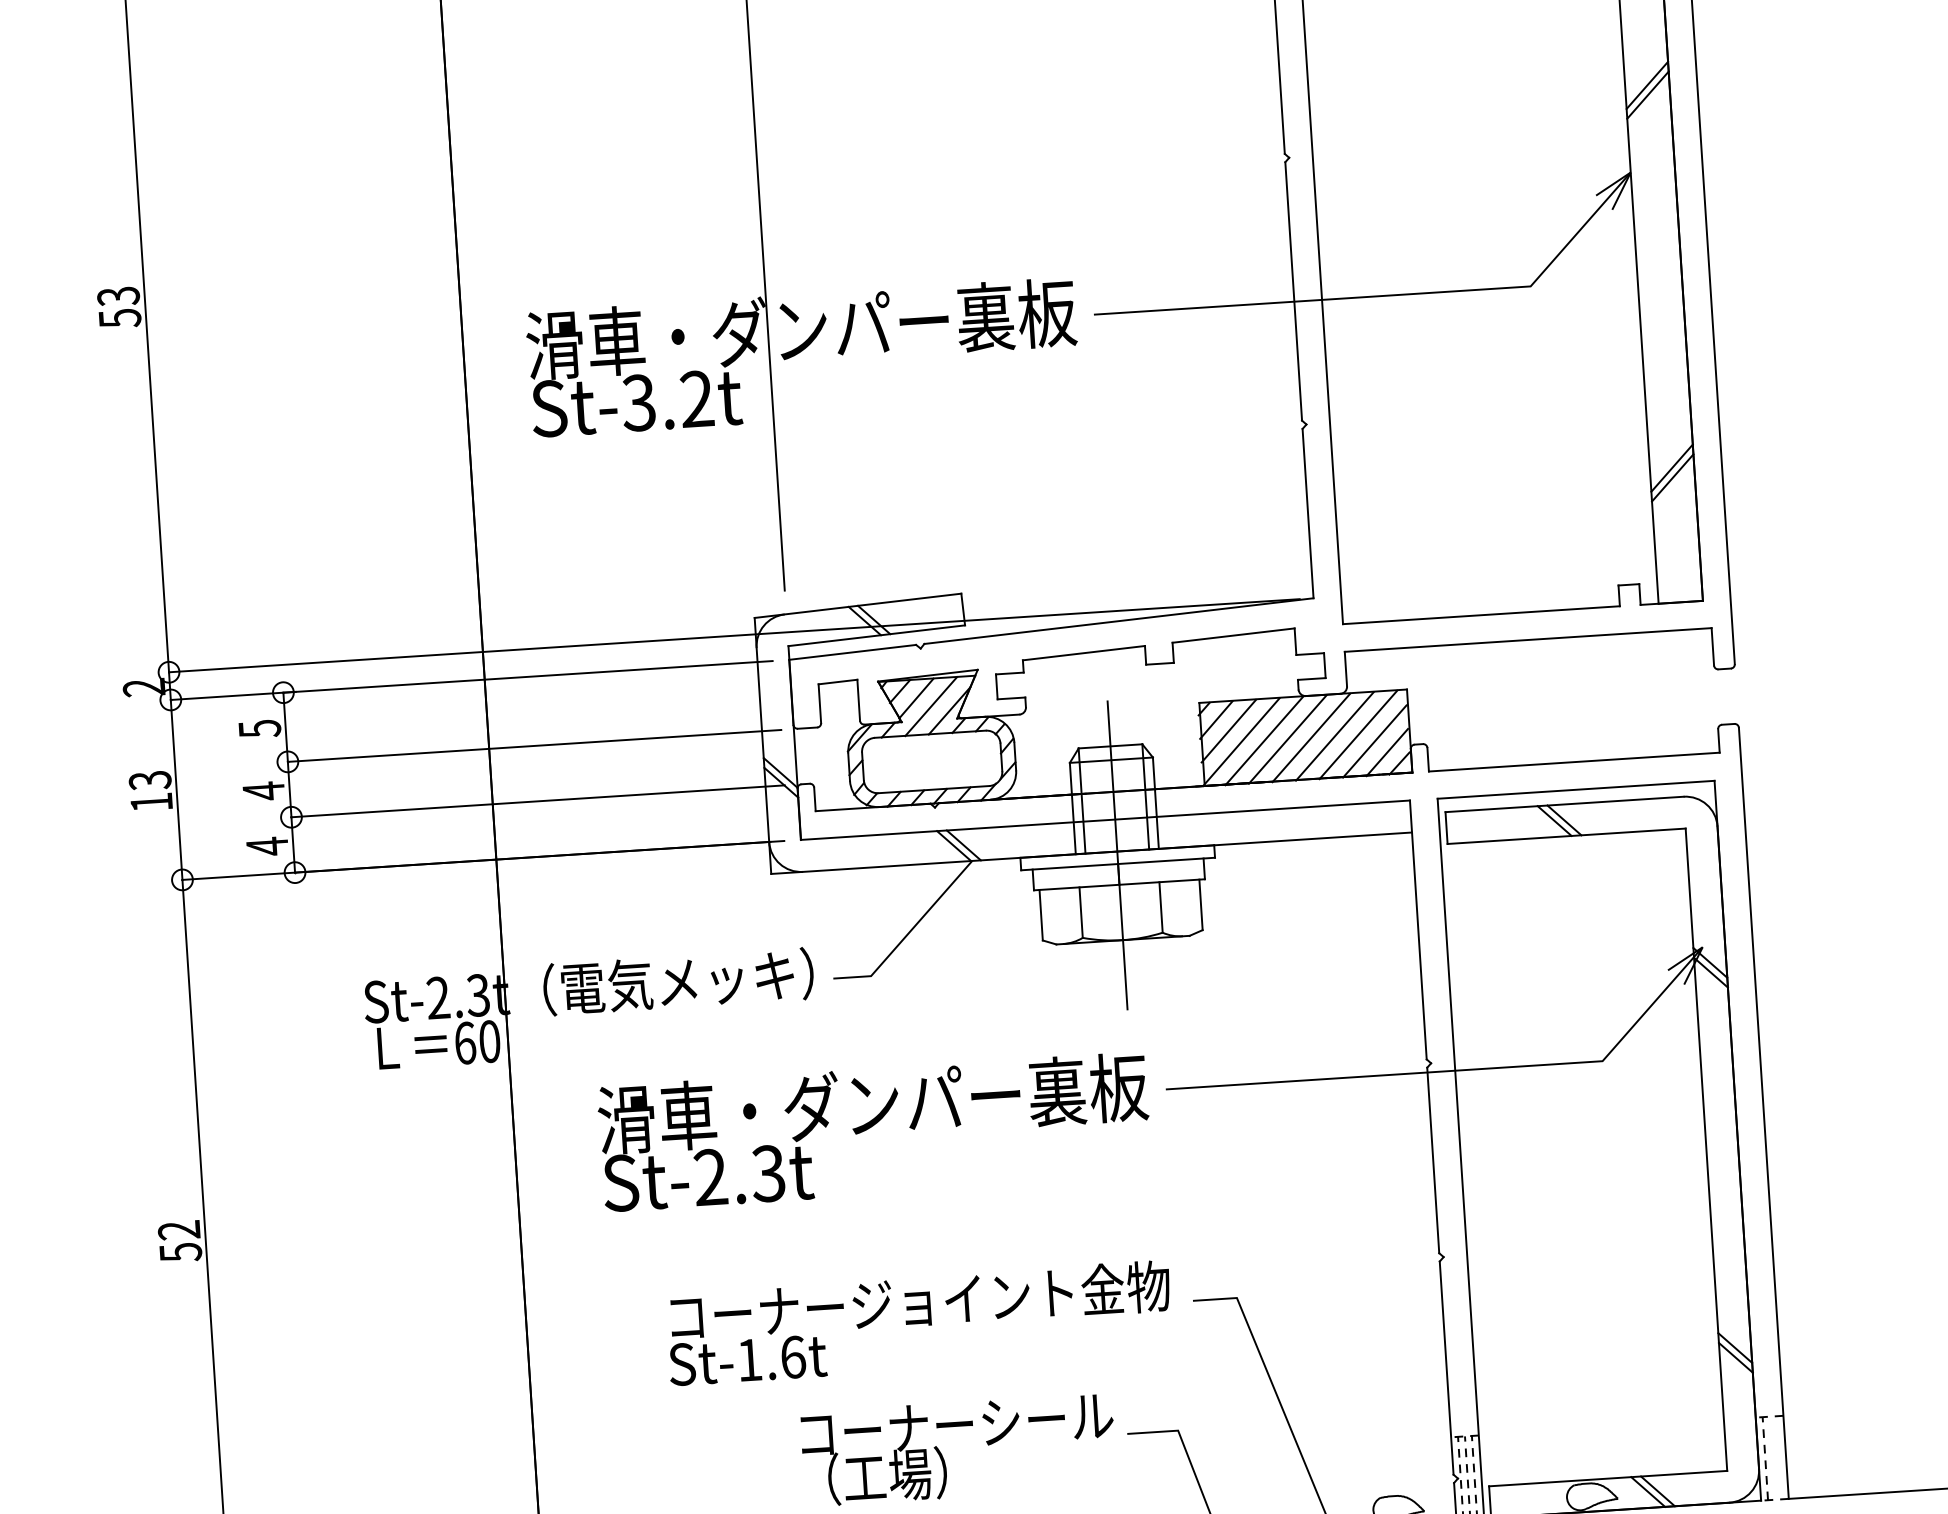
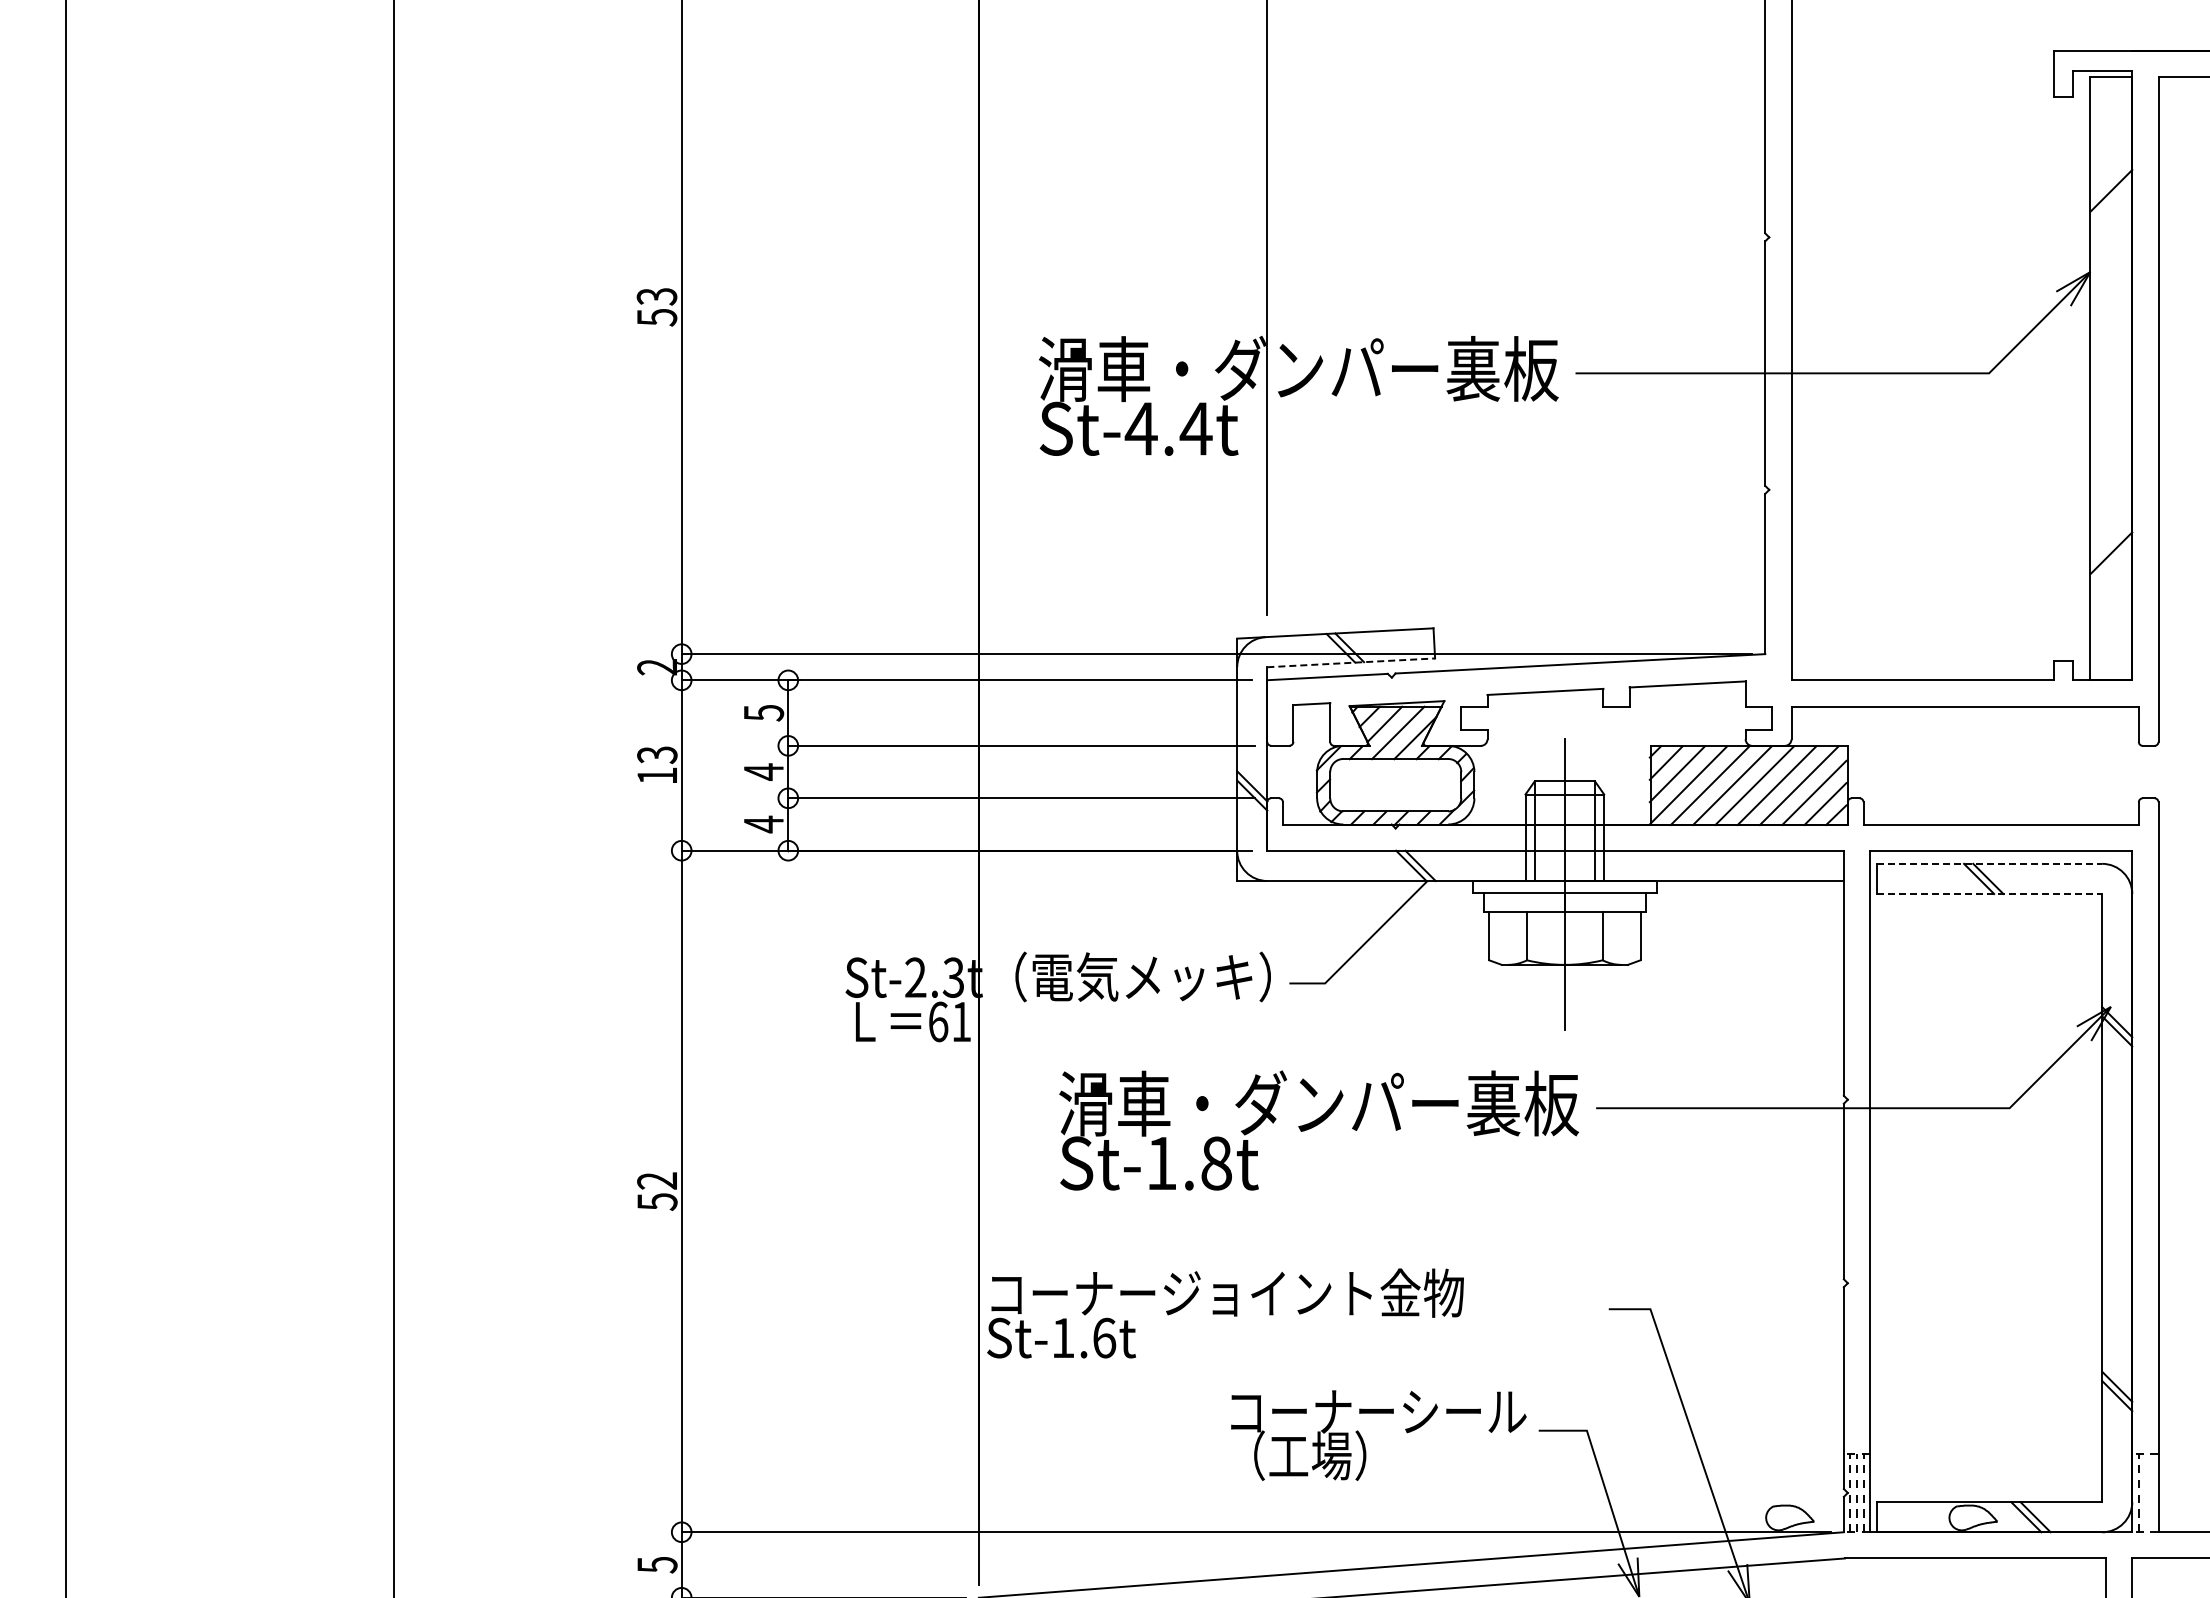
line: (1648, 95) -> (2111, 200), removed
text: (667, 400) -> (1168, 428), St-3.2t -> St-4.4t
line: (1672, 477) -> (2111, 562), removed
line: (877, 635) -> (1351, 662), solid -> dashed
line: (1564, 804) -> (1989, 863), solid -> dashed
line: (1566, 835) -> (1989, 893), solid -> dashed
text: (489, 1041) -> (961, 1021), 60 -> 61
text: (739, 1175) -> (1188, 1163), St-2.3t -> St-1.8t
text: (919, 1323) -> (1225, 1313), moved

